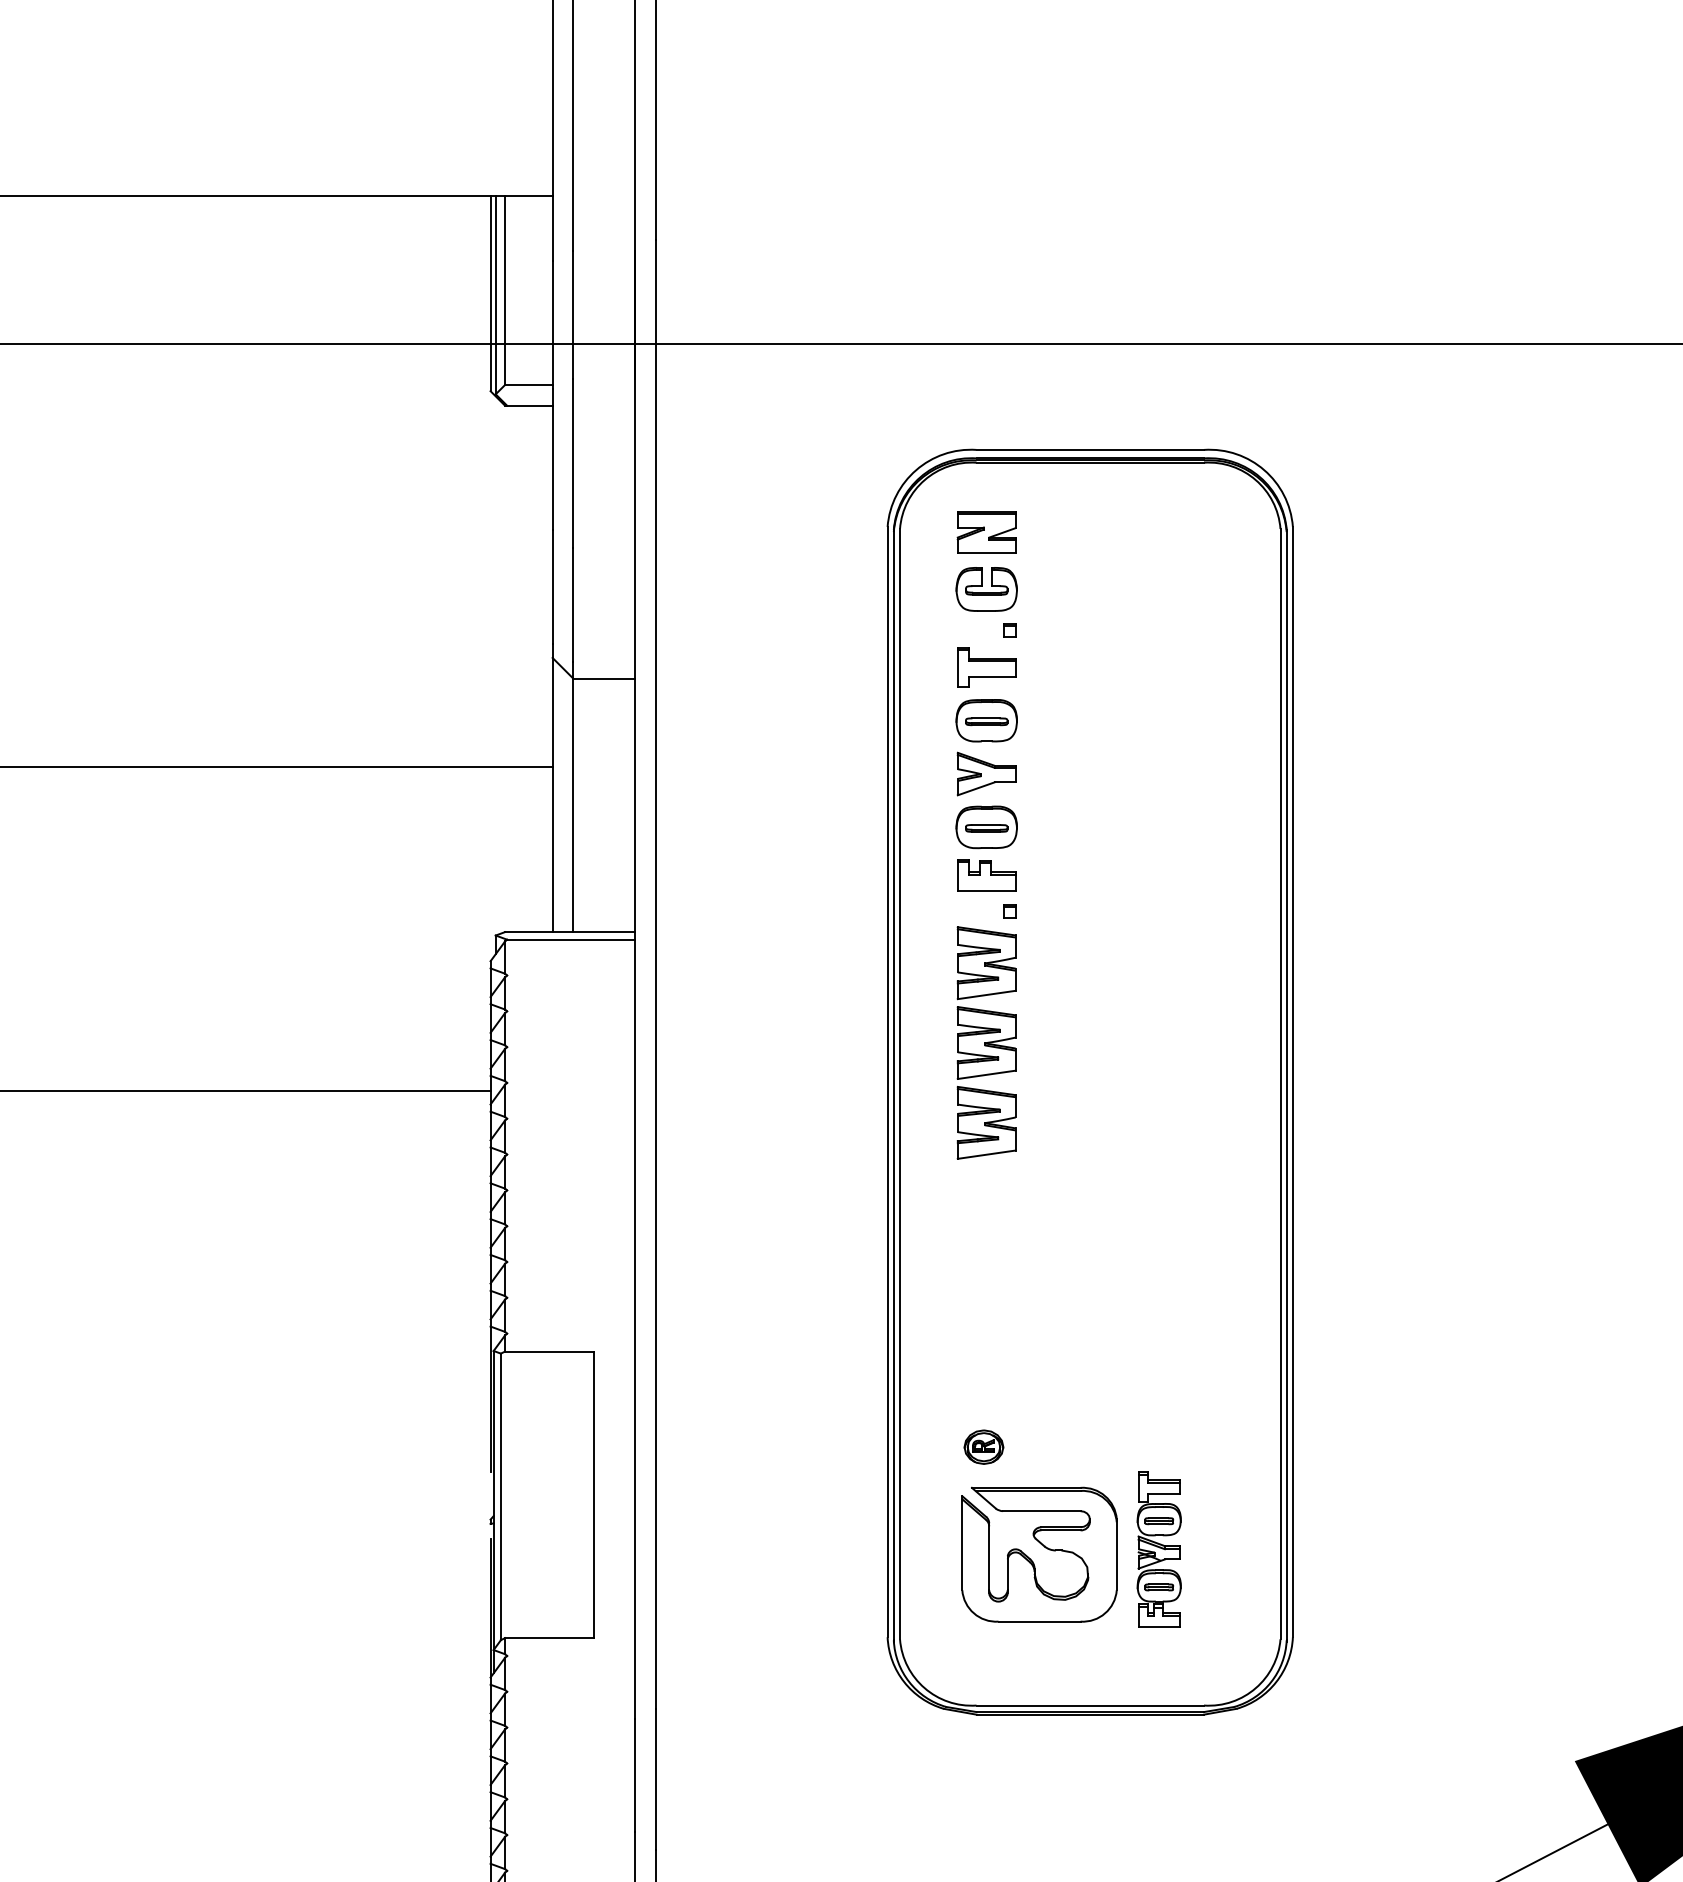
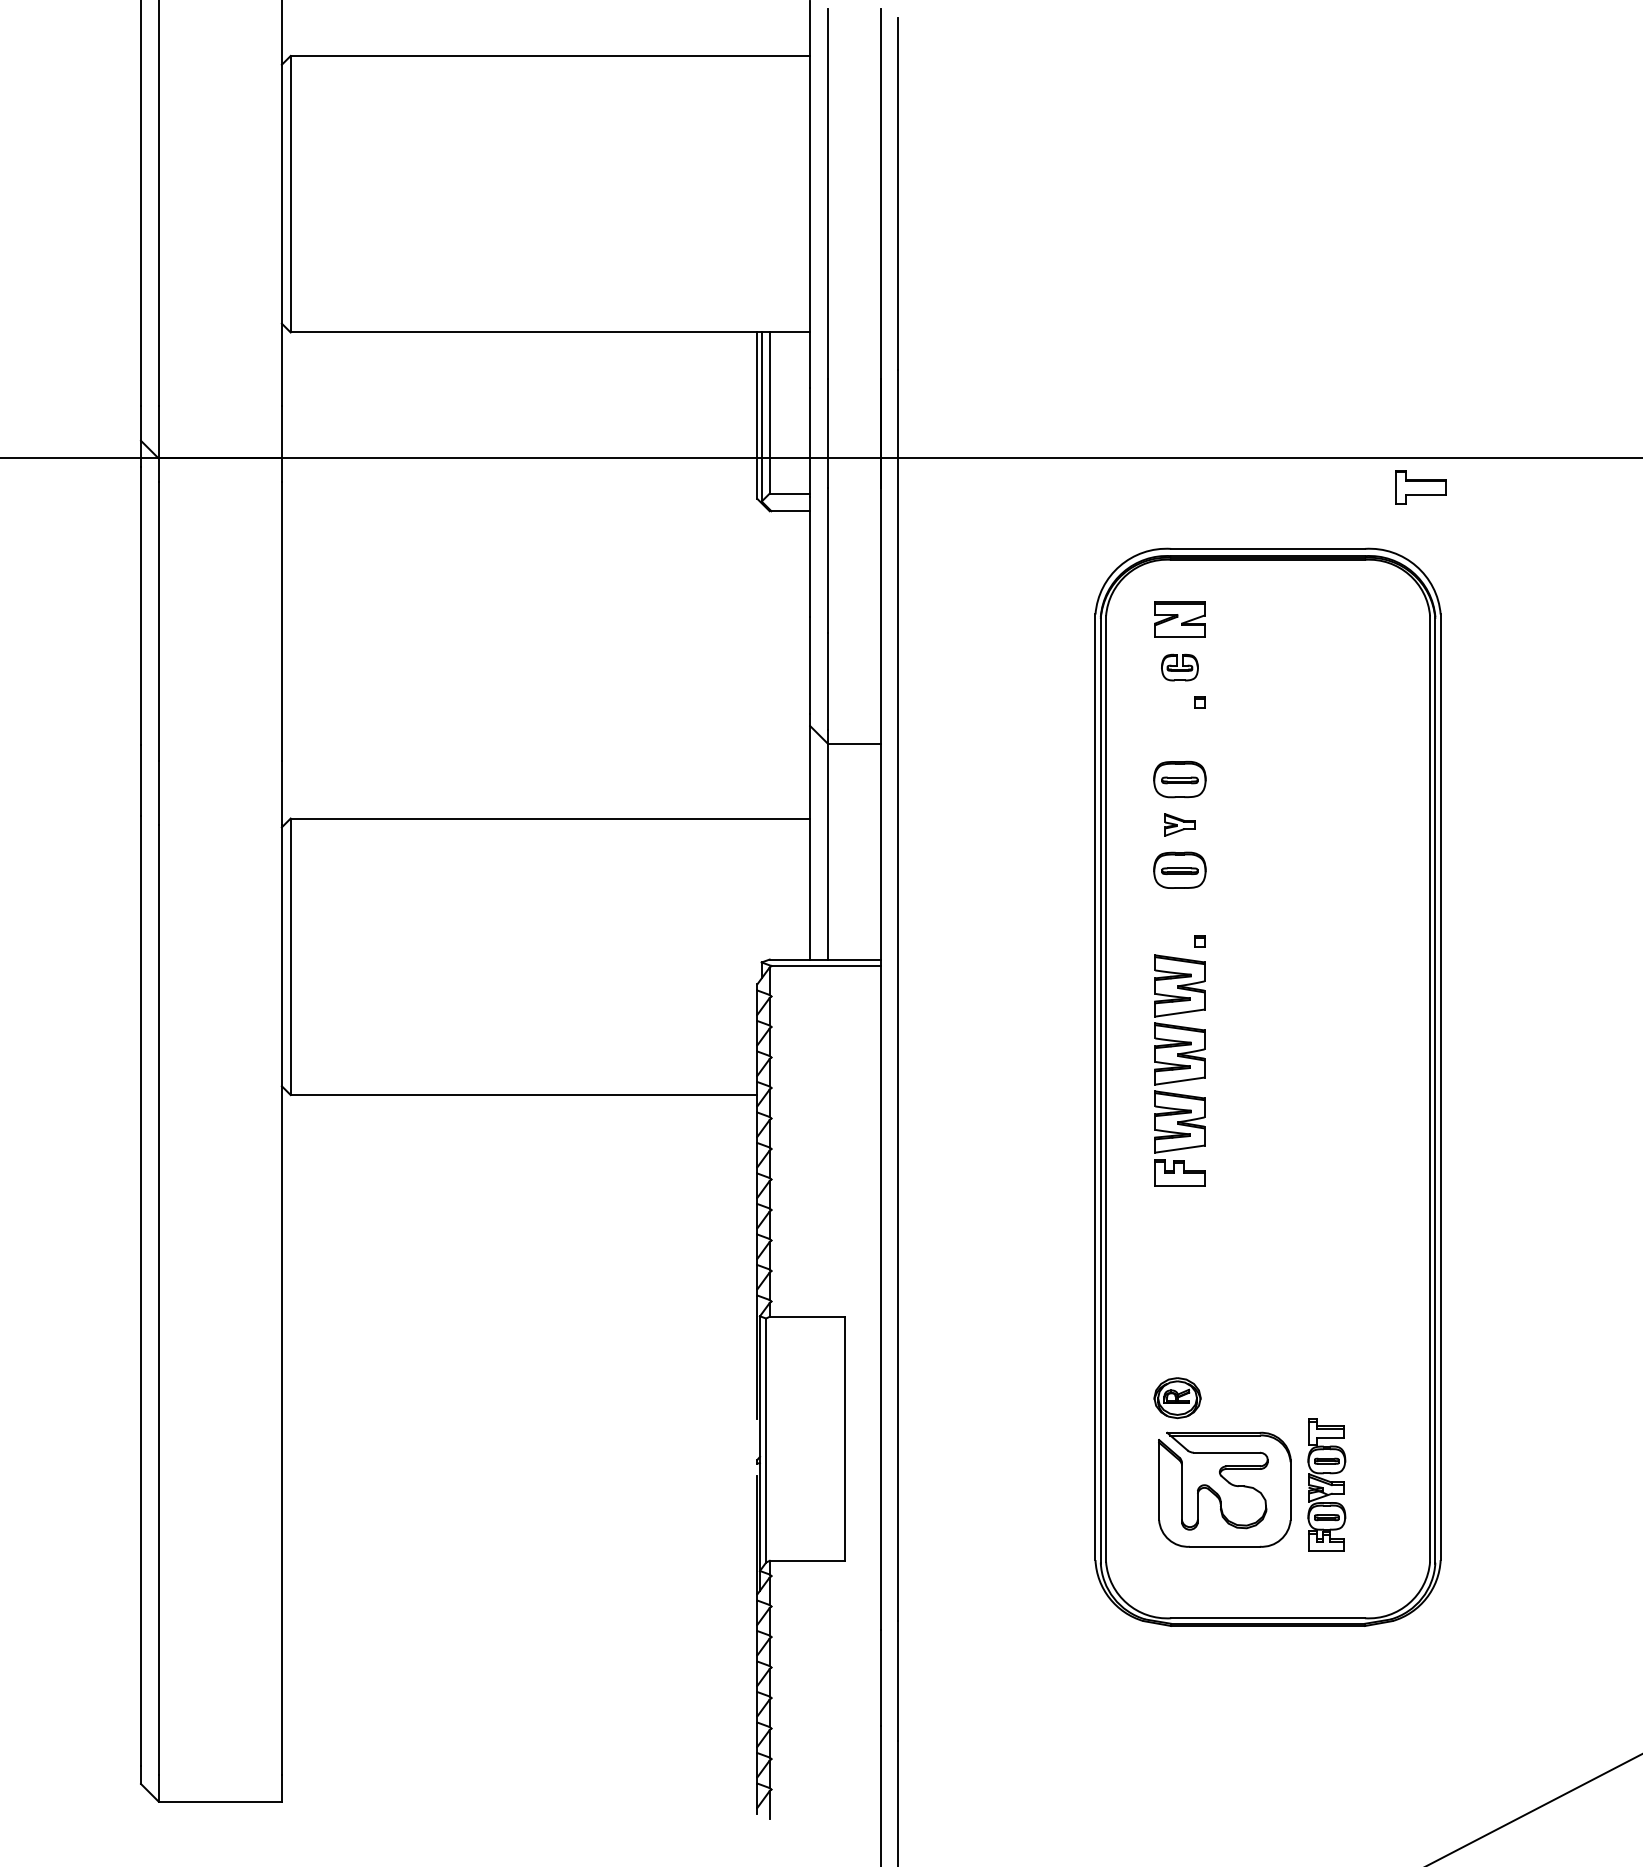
part: (986, 589) -> (1179, 667), size x0.7
part: (986, 667) -> (1420, 487), moved
part: (986, 773) -> (1179, 824), size x0.6
part: (986, 874) -> (1179, 1172), moved
part: (983, 1447) -> (1177, 1398), size x1.4

